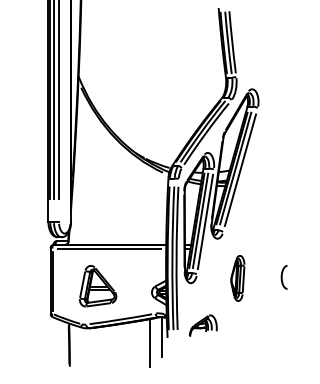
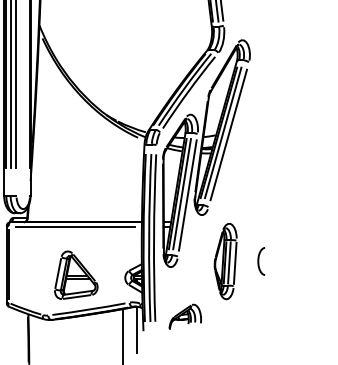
curve: (282, 277) -> (259, 261), moved
part: (237, 278) -> (225, 261), size x1.43
part: (98, 286) -> (76, 275), moved

